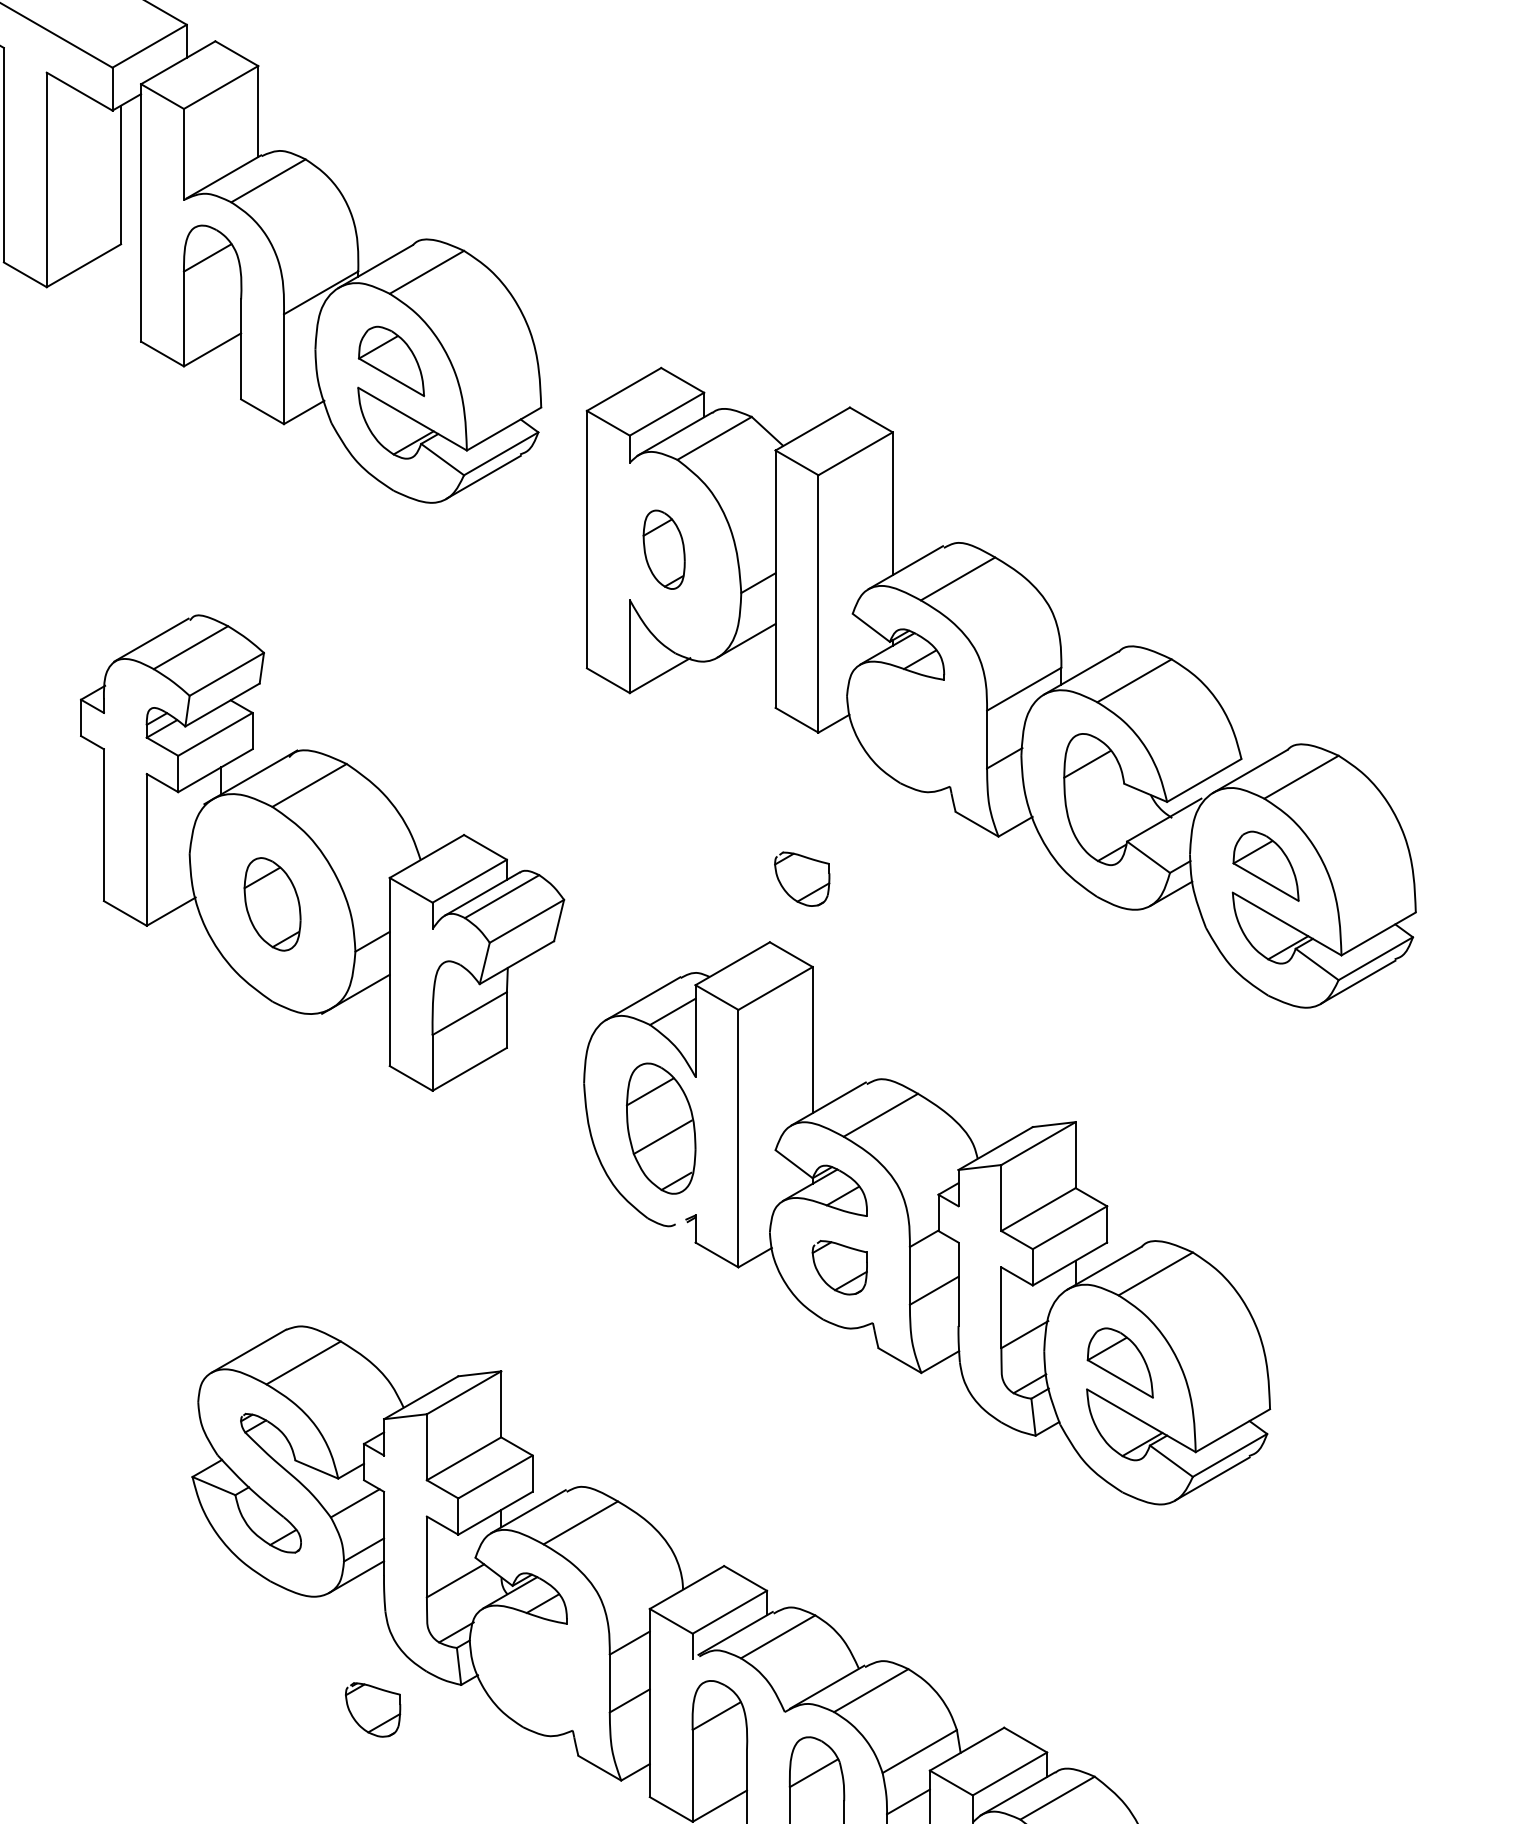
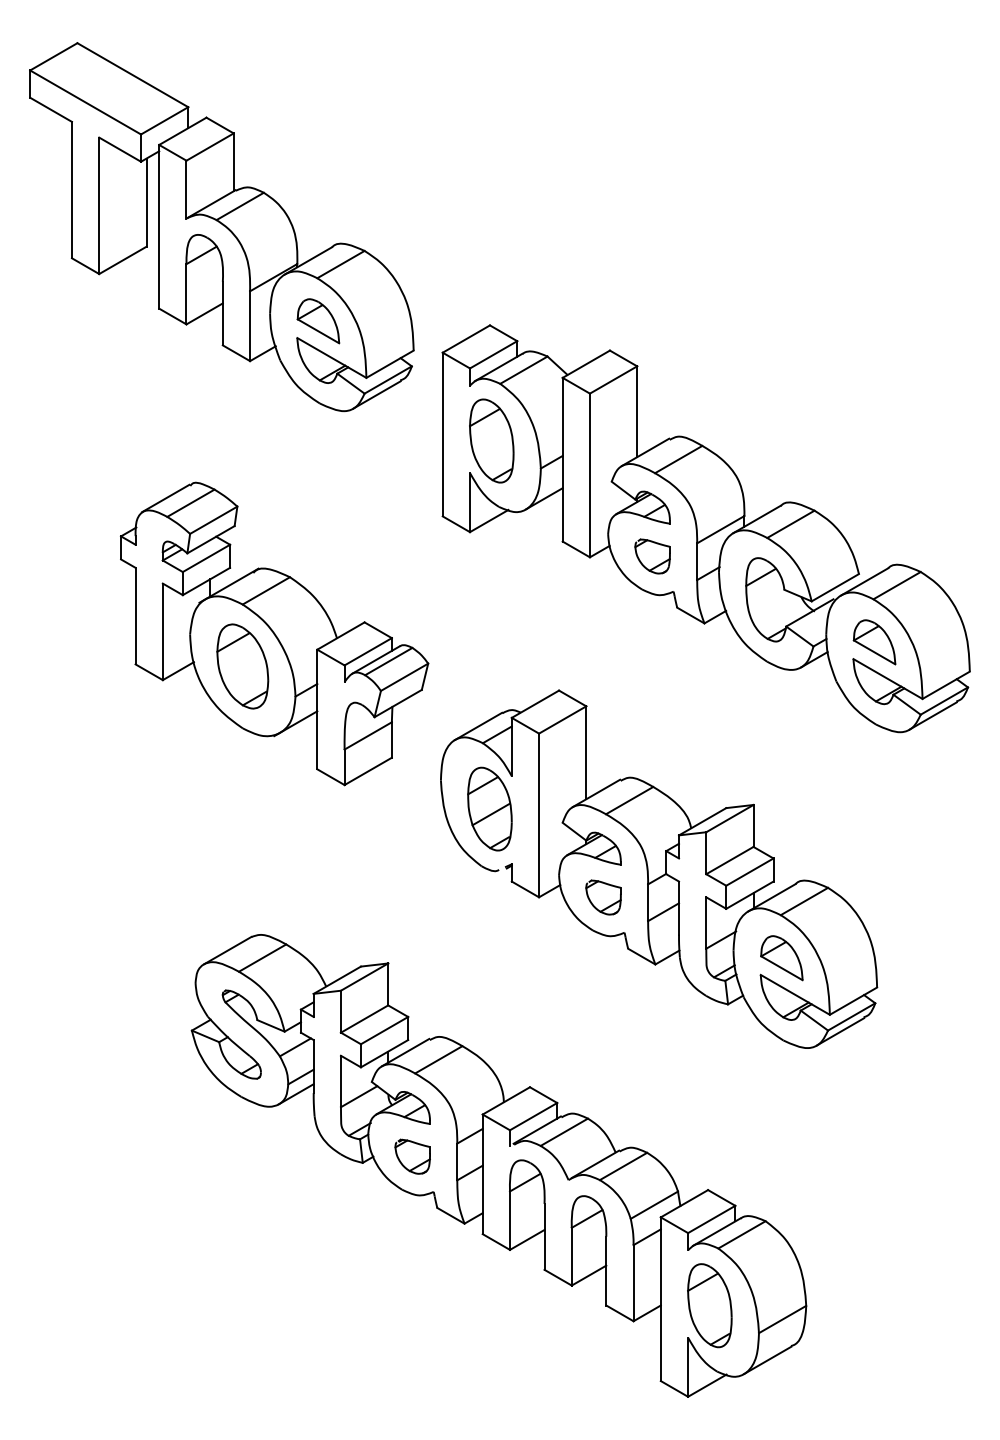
part: (663, 548) -> (491, 440), size x1.67
part: (802, 879) -> (652, 556), moved
part: (272, 904) -> (242, 666), size x1.43
part: (372, 1709) -> (412, 1156), moved

